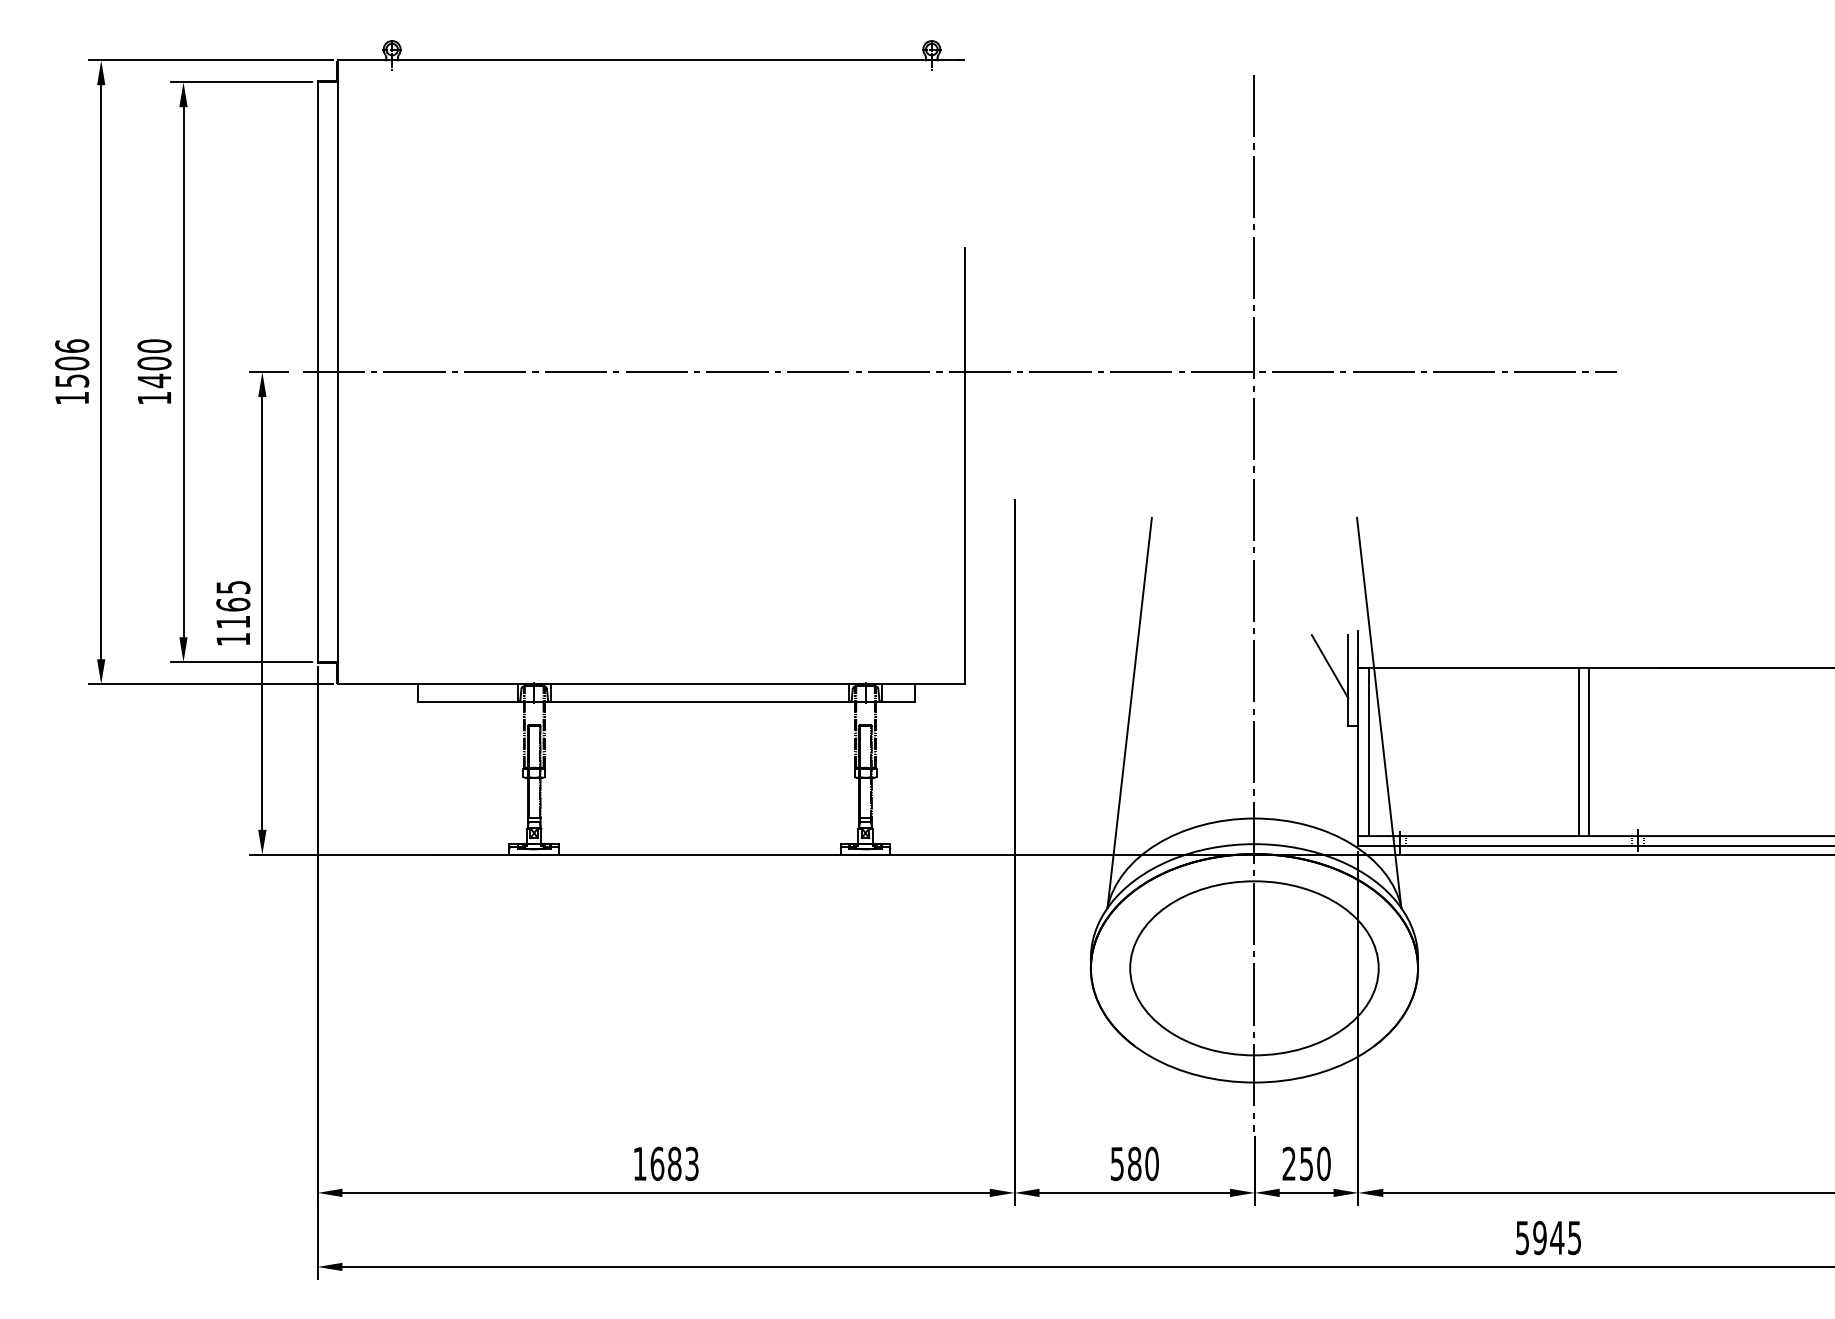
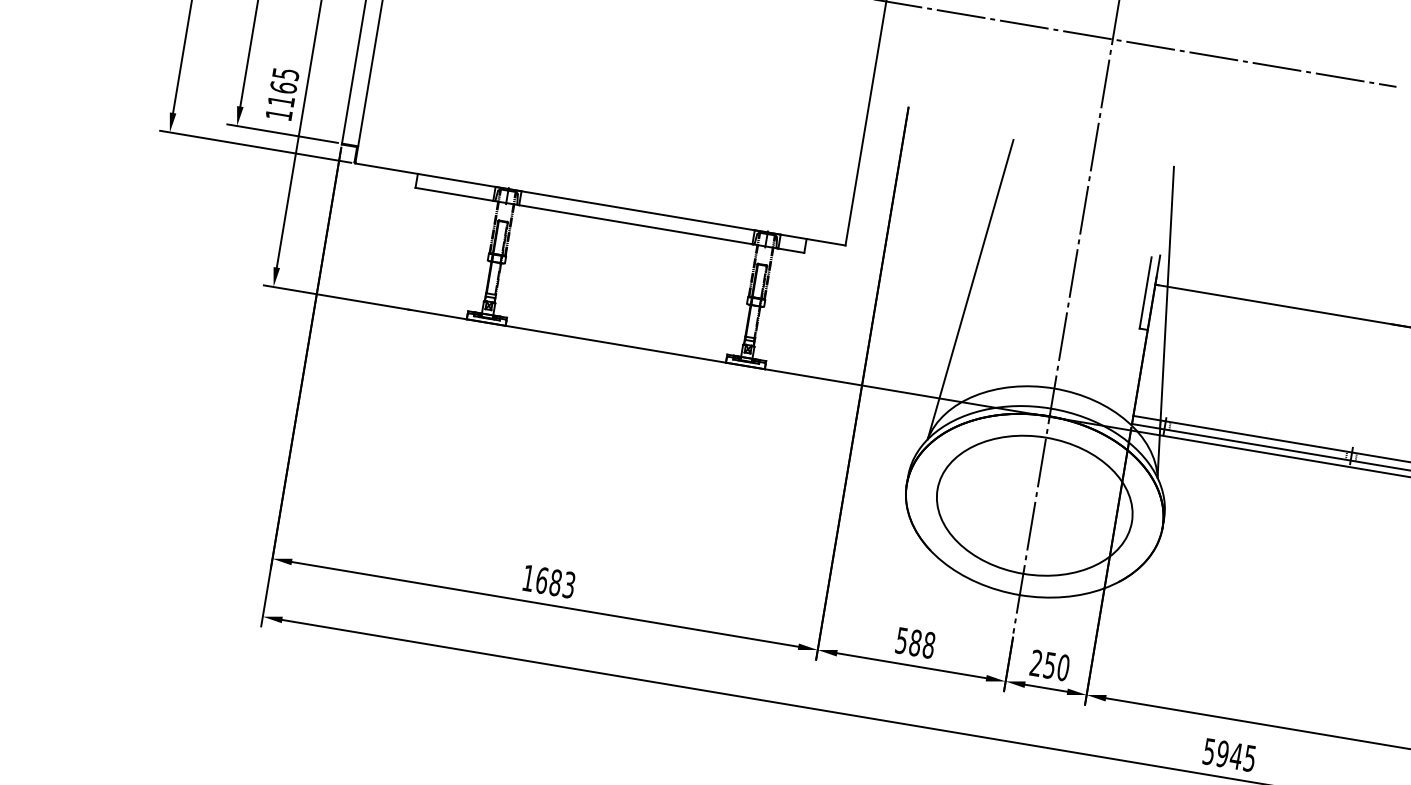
line: (1329, 666) -> (1132, 279), removed
line: (1368, 752) -> (1152, 351), removed
line: (1578, 752) -> (1316, 379), removed
line: (1589, 752) -> (1325, 380), removed
text: (1151, 1163) -> (928, 644), 580 -> 588

